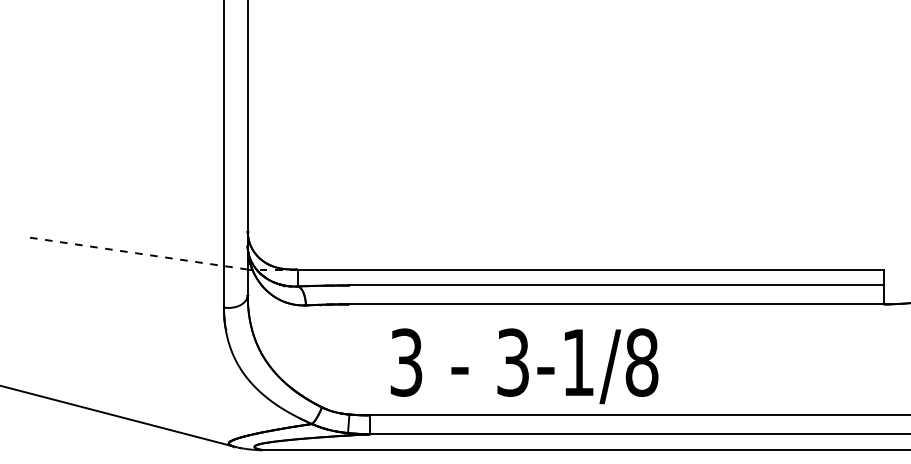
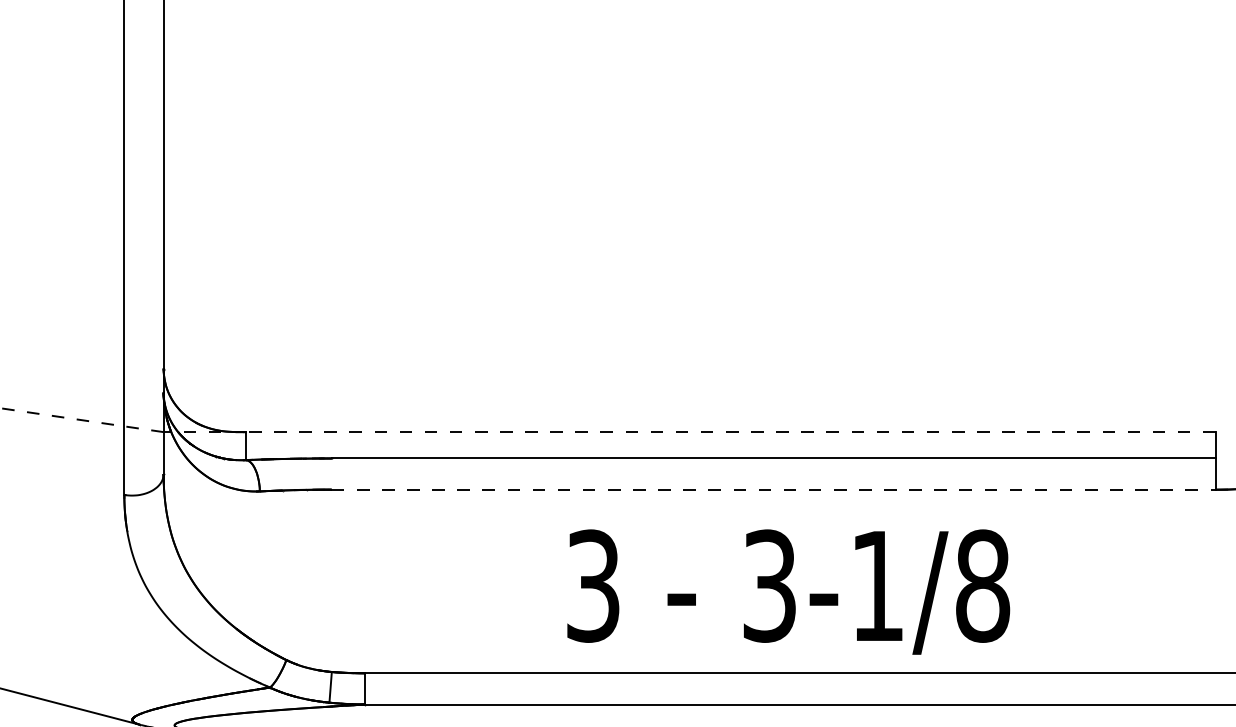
line: (590, 269) -> (730, 432), solid -> dashed
line: (617, 304) -> (775, 489), solid -> dashed
text: (524, 366) -> (788, 592), moved

